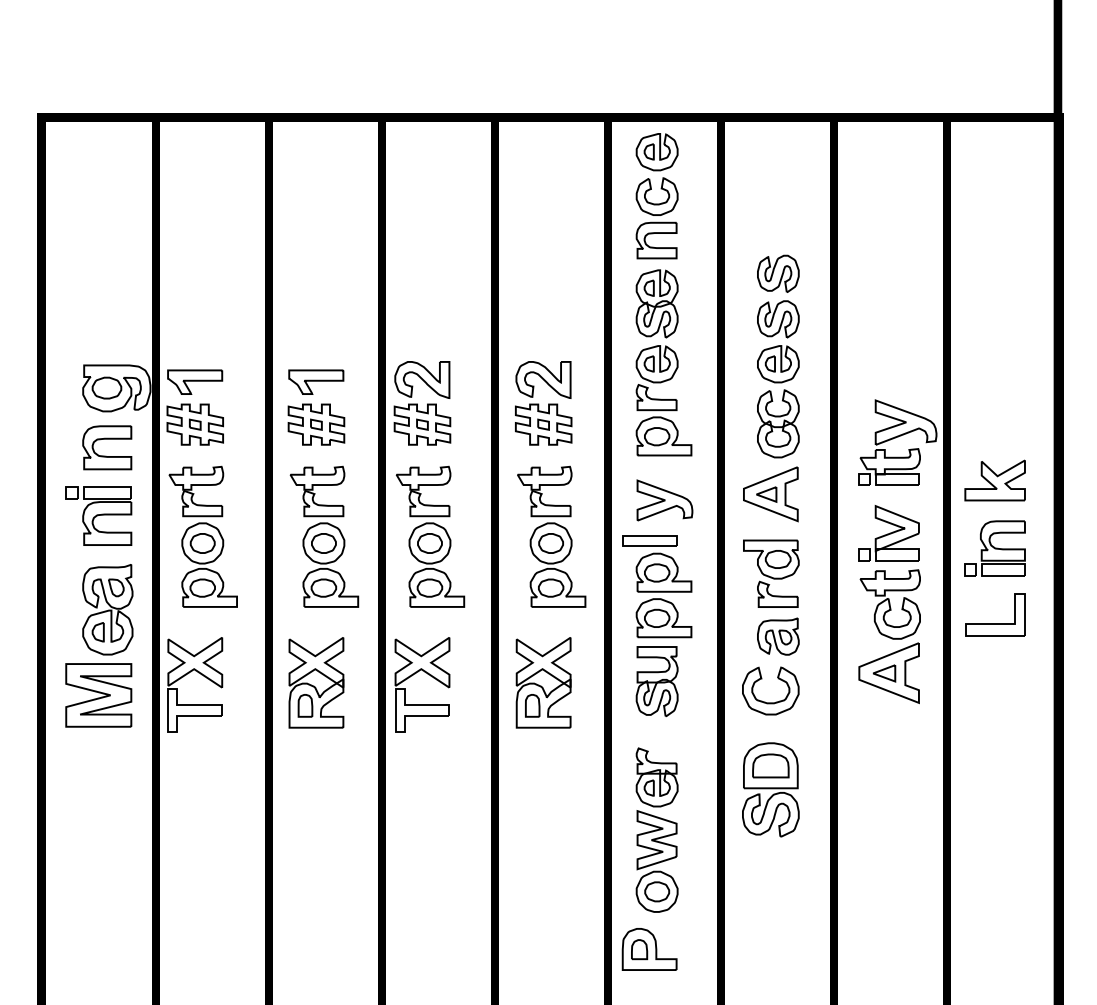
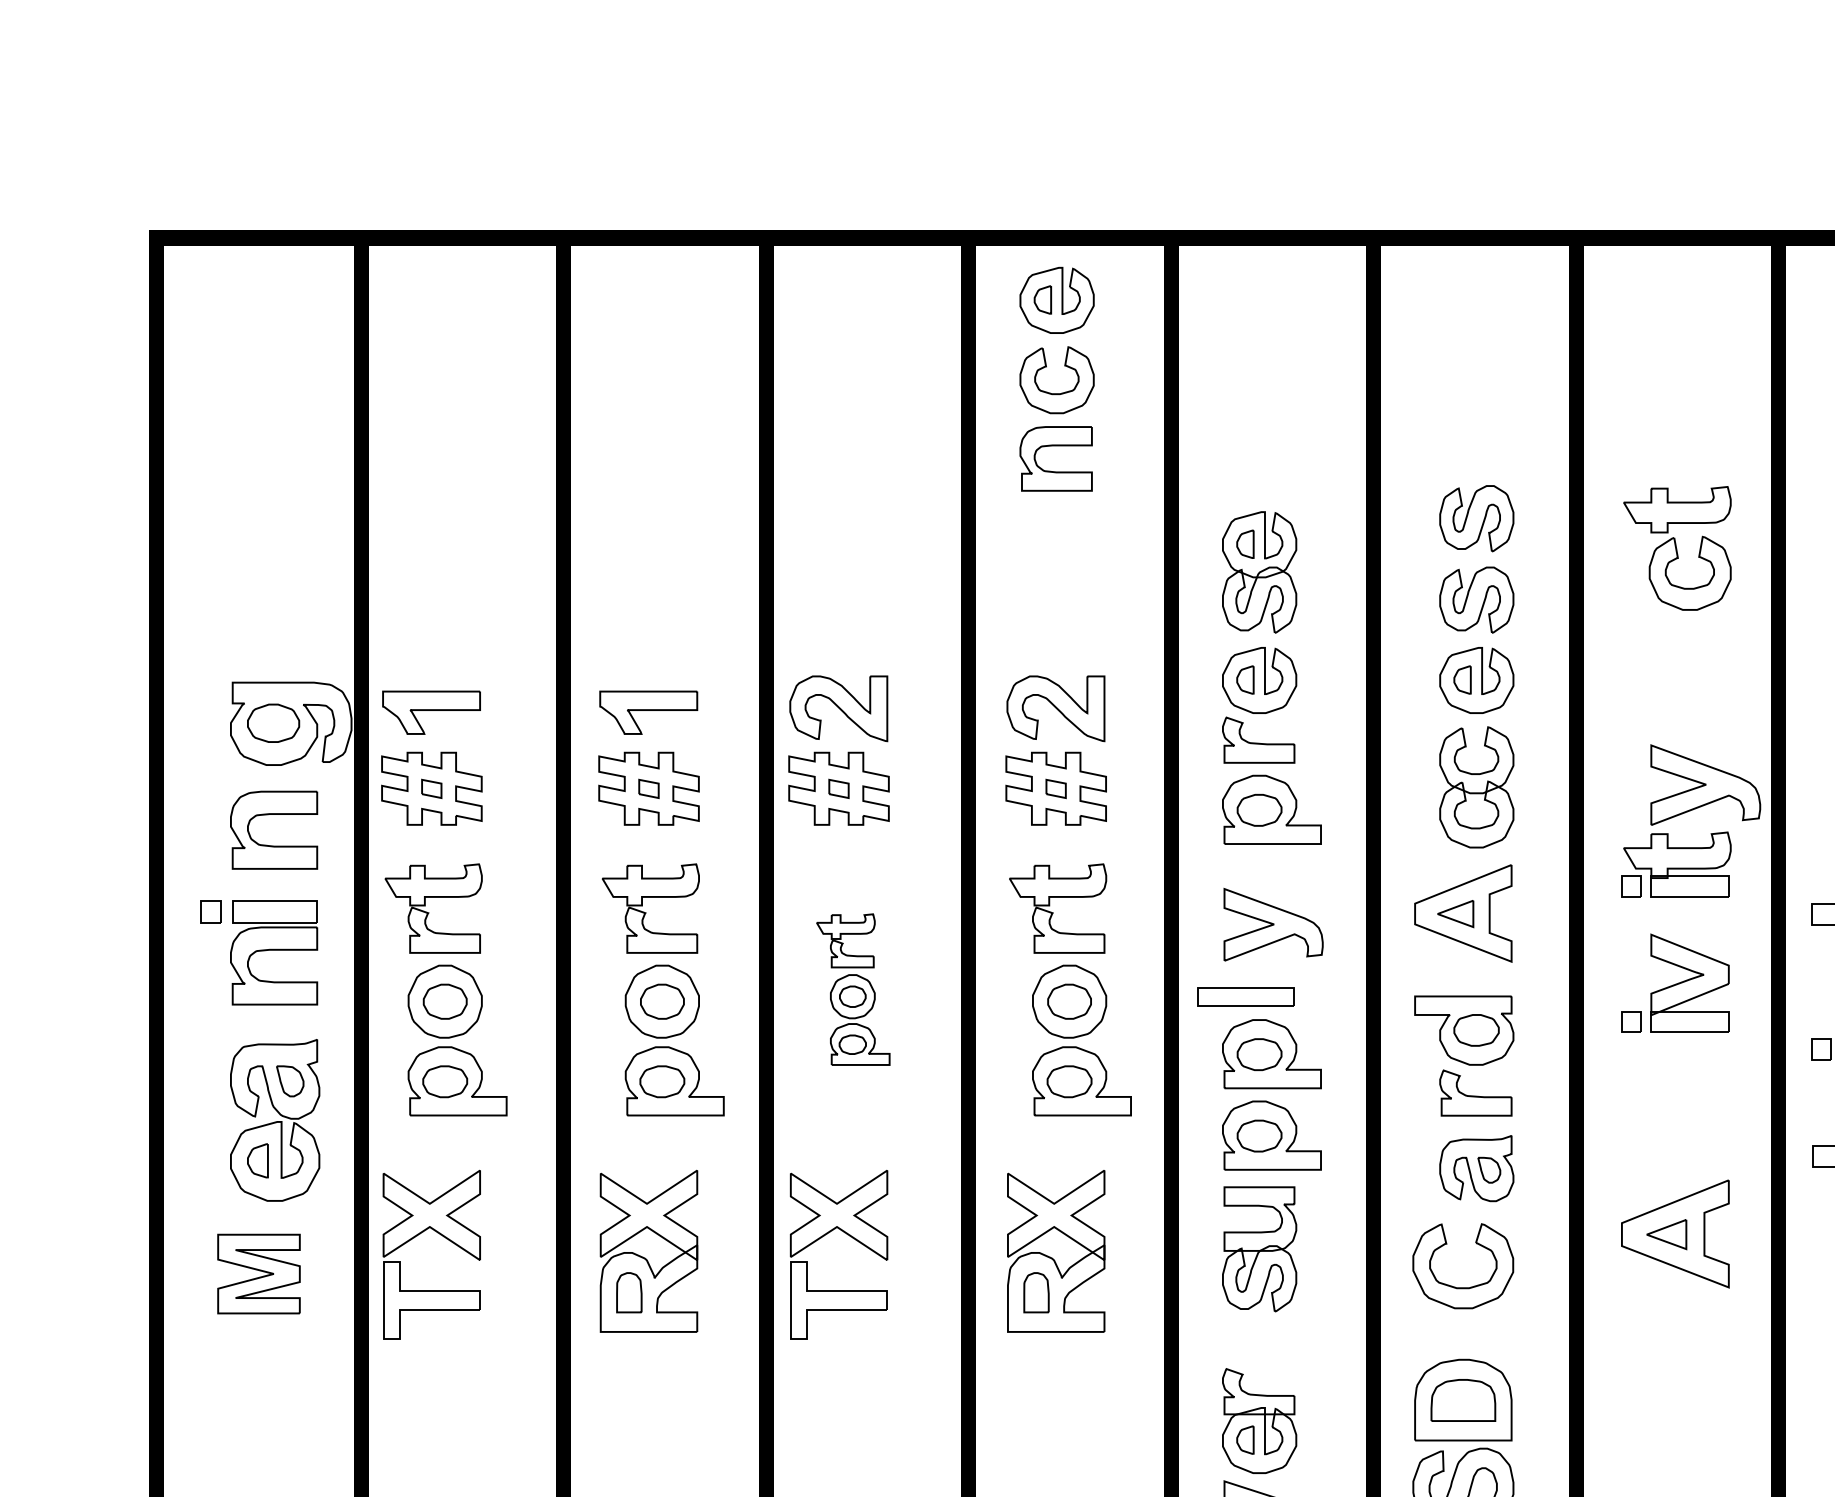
part: (656, 203) -> (1055, 392), moved
part: (430, 536) -> (853, 989), size x0.6
part: (889, 604) -> (1676, 548), moved
part: (98, 695) -> (258, 1274), size x0.7

